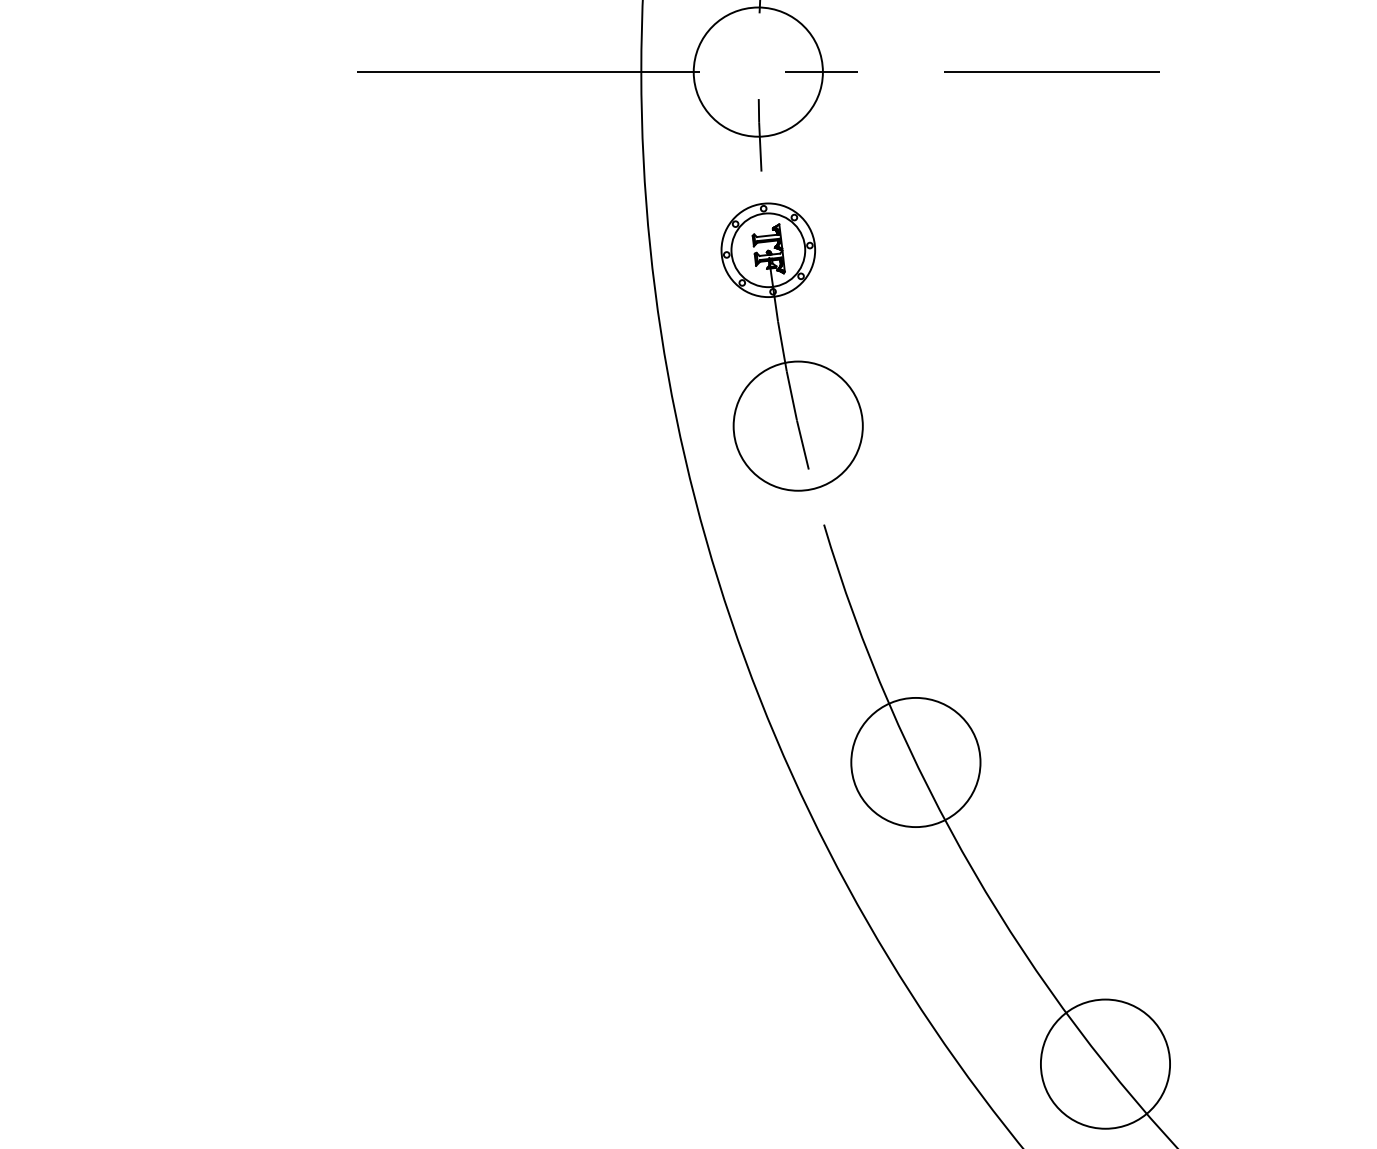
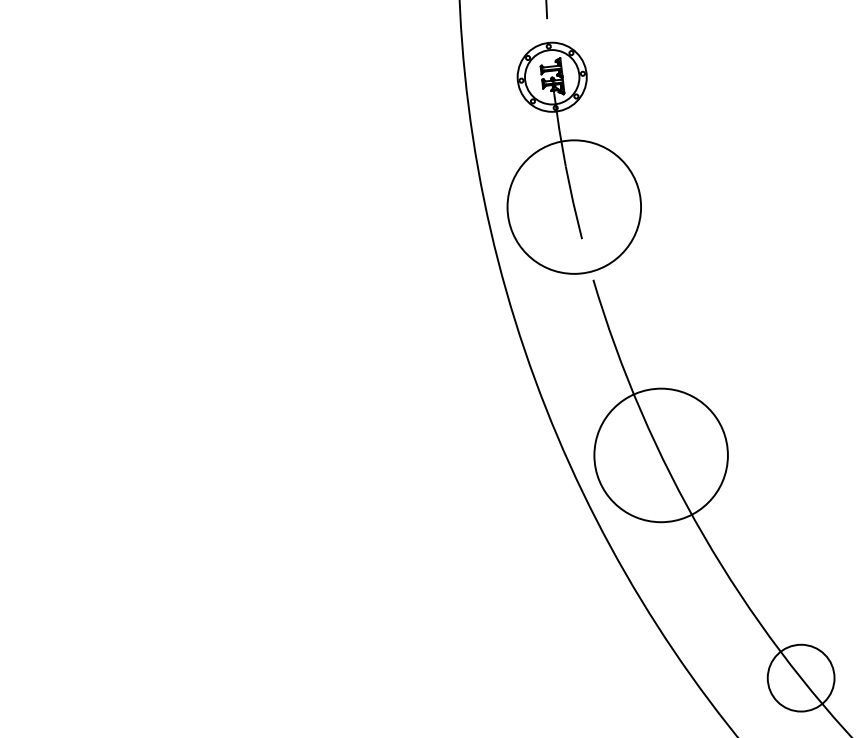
circle: (797, 425) -> (573, 206), size x1.4
circle: (915, 762) -> (660, 455), size x1.4
circle: (1105, 1063) -> (801, 677), size x0.7

